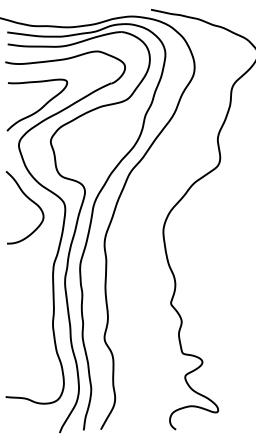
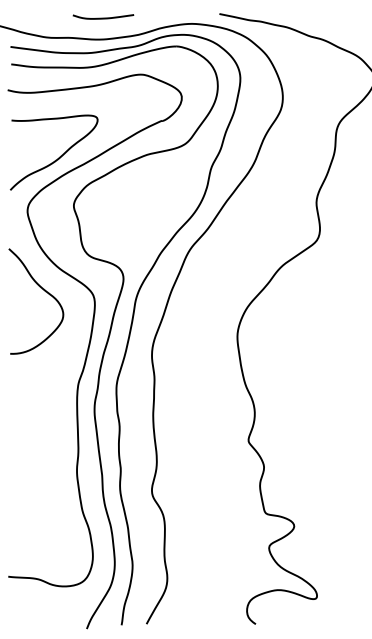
curve: (71, 12) -> (103, 18), added

